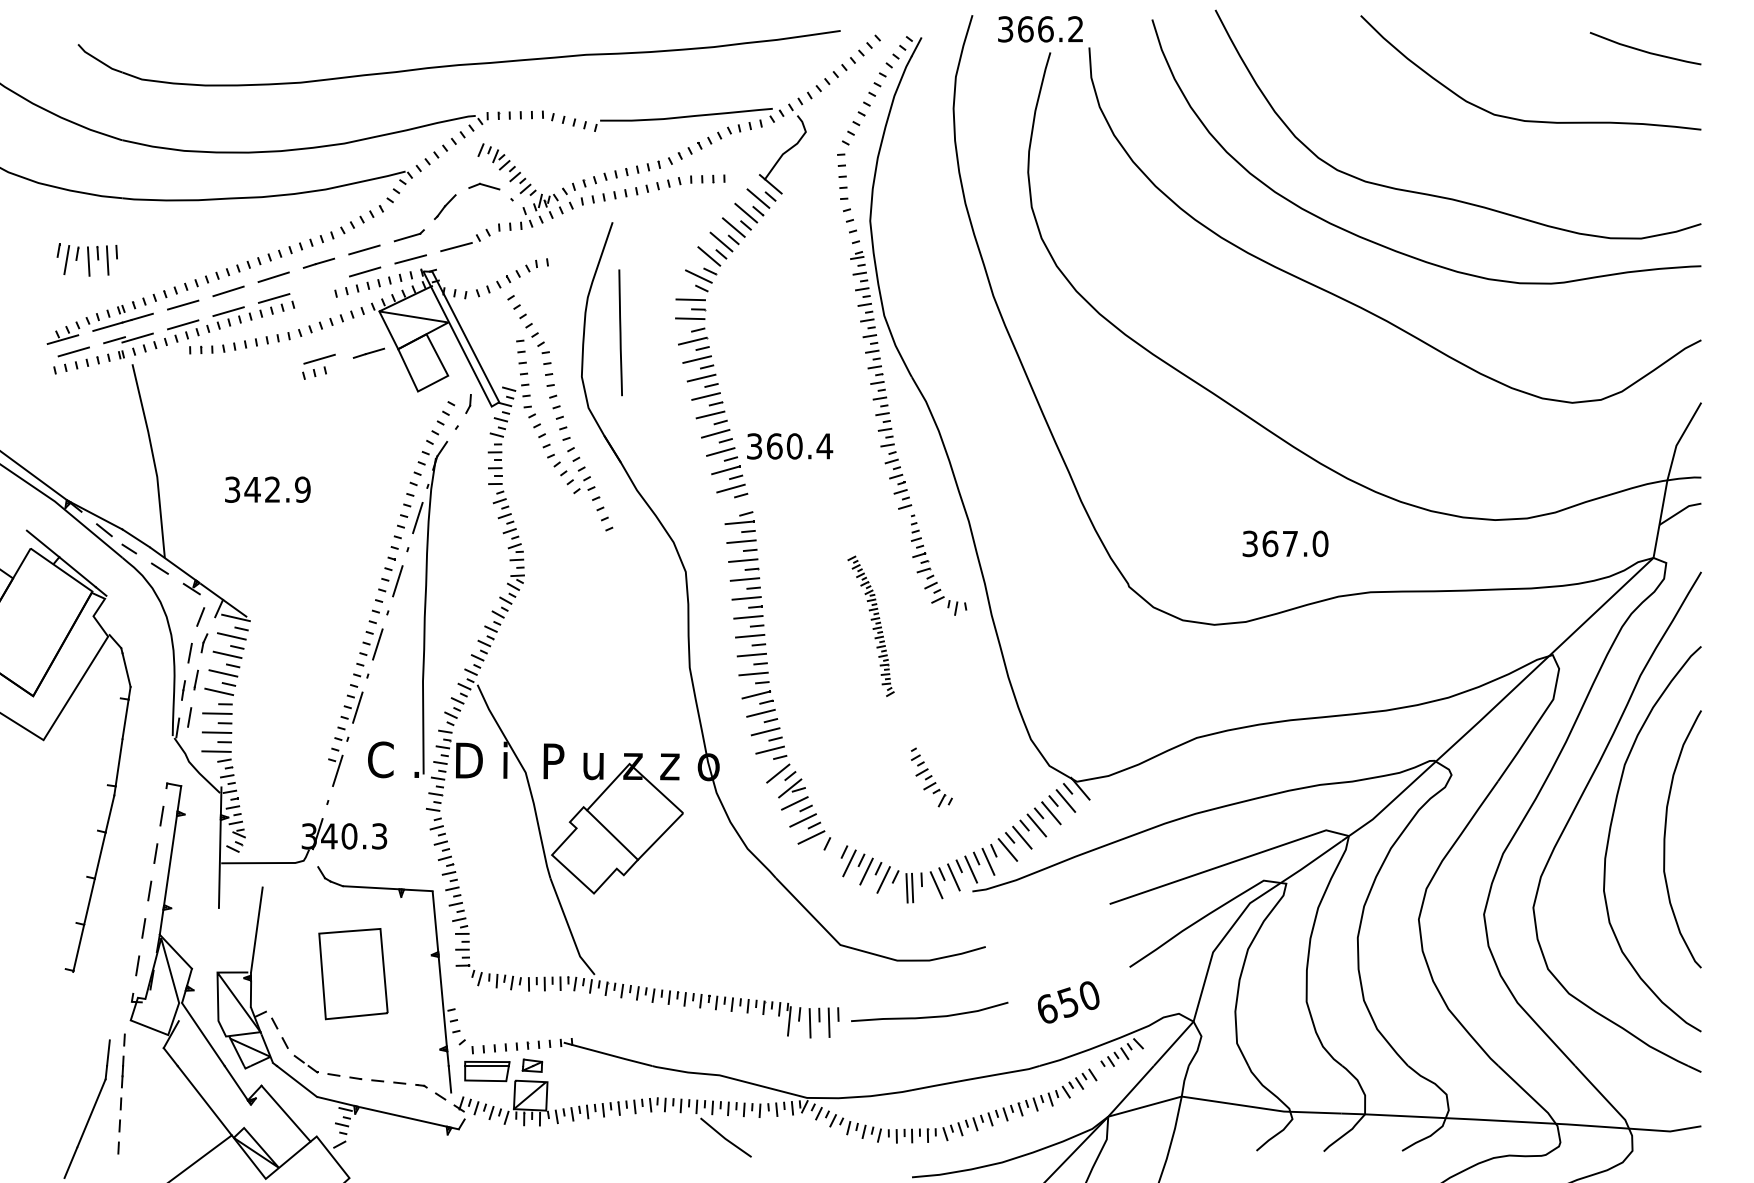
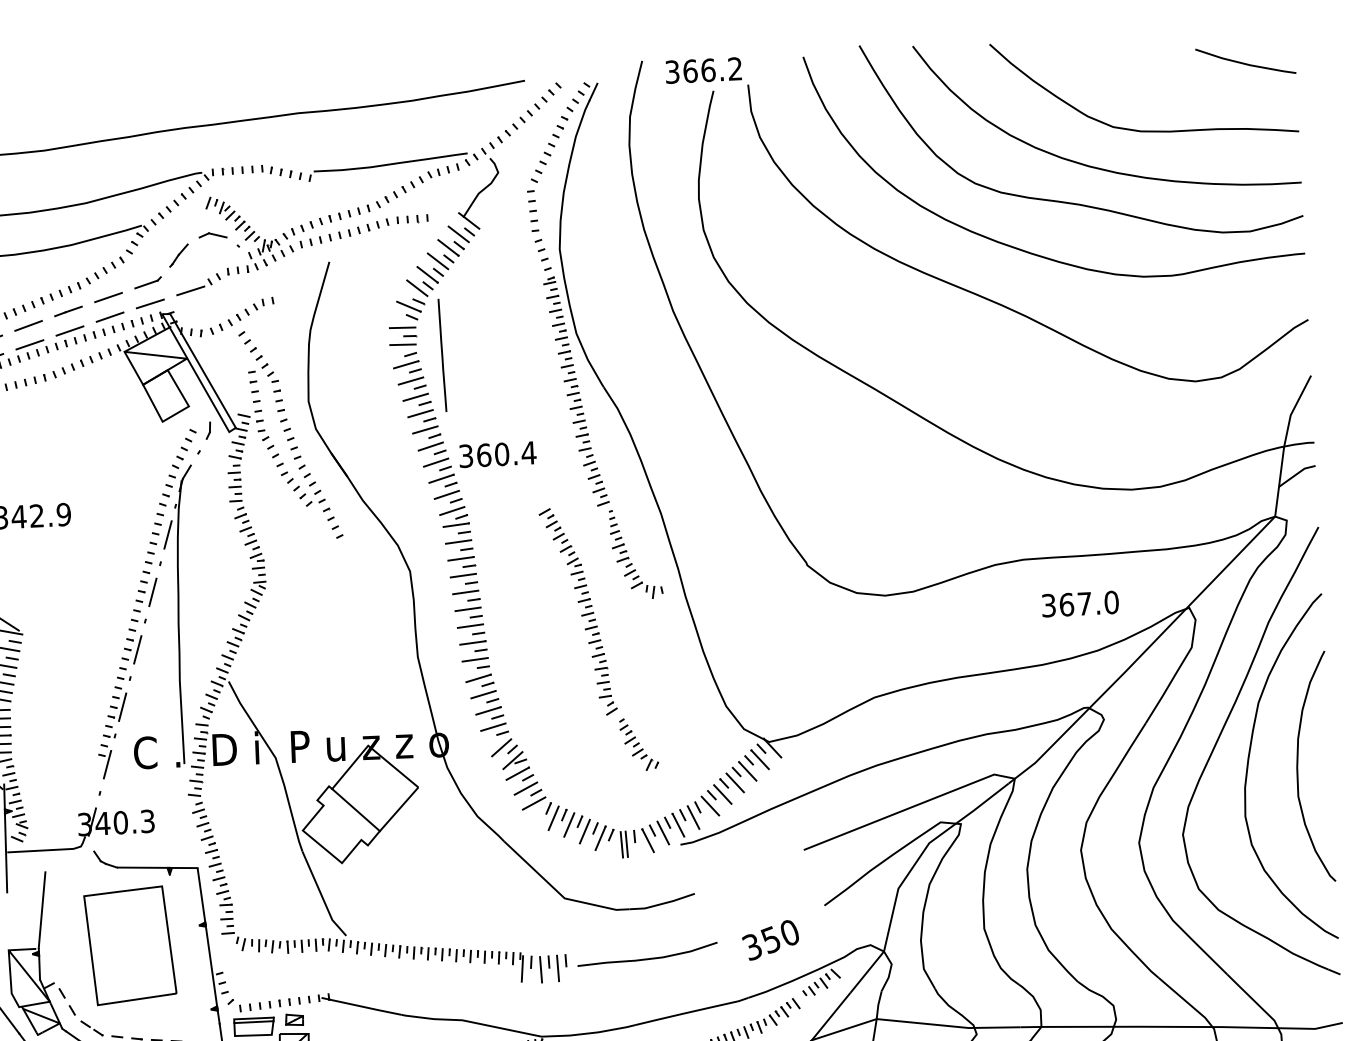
curve: (1470, 157) -> (1093, 166), added
line: (620, 332) -> (442, 355), moved
line: (368, 352) -> (116, 389), removed
part: (318, 366) -> (69, 337), moved
line: (735, 506) -> (451, 510), added
text: (1285, 543) -> (1080, 603), moved
part: (870, 626) -> (577, 612), size x1.67
line: (832, 854) -> (553, 817), added
part: (353, 973) -> (130, 945), size x1.43
text: (1046, 1009) -> (751, 947), 650 -> 350

